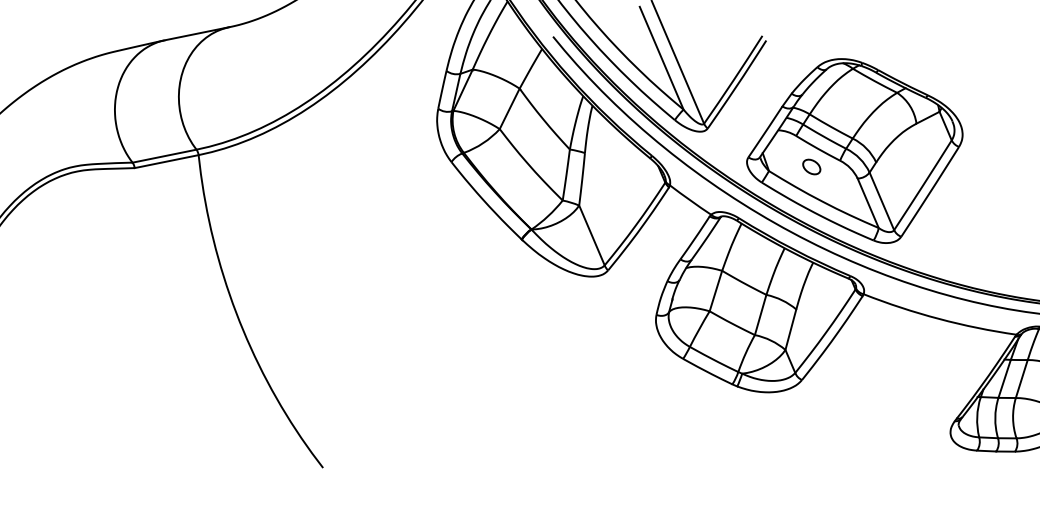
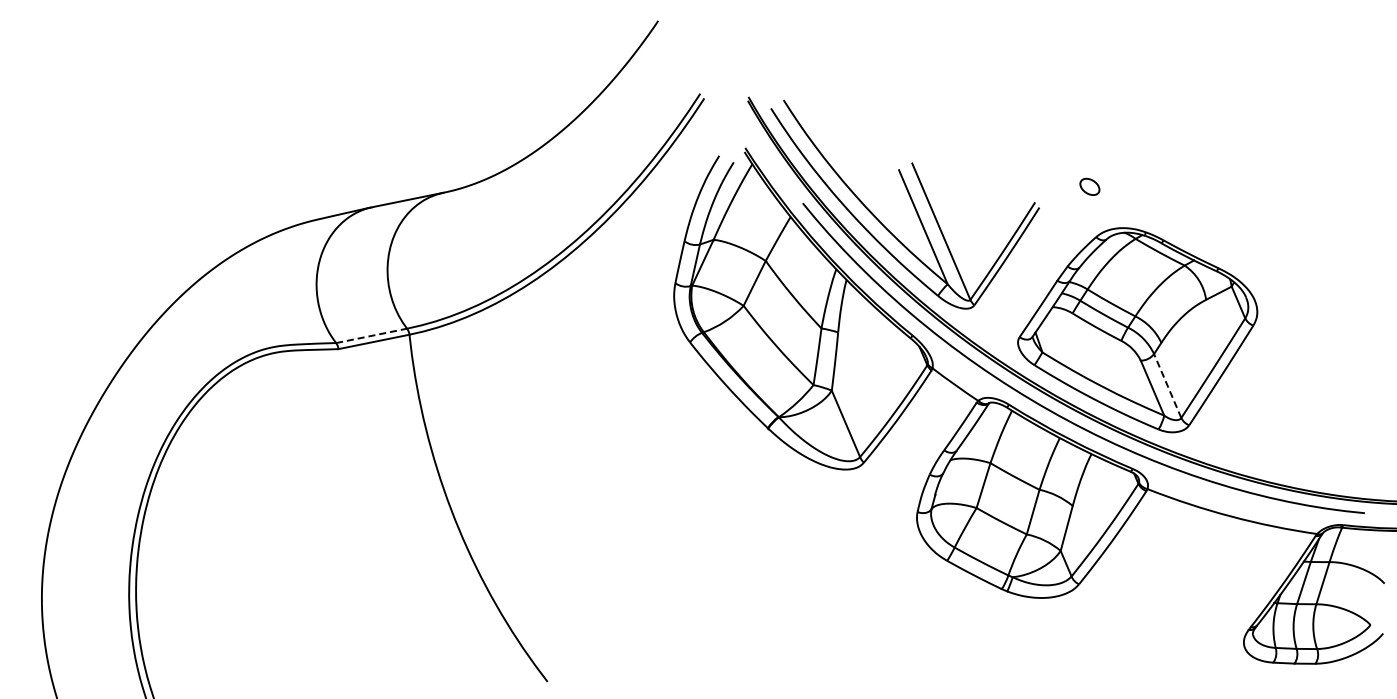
line: (165, 155) -> (372, 335), solid -> dashed
part: (811, 166) -> (1089, 186), moved
line: (881, 201) -> (1167, 386), solid -> dashed

